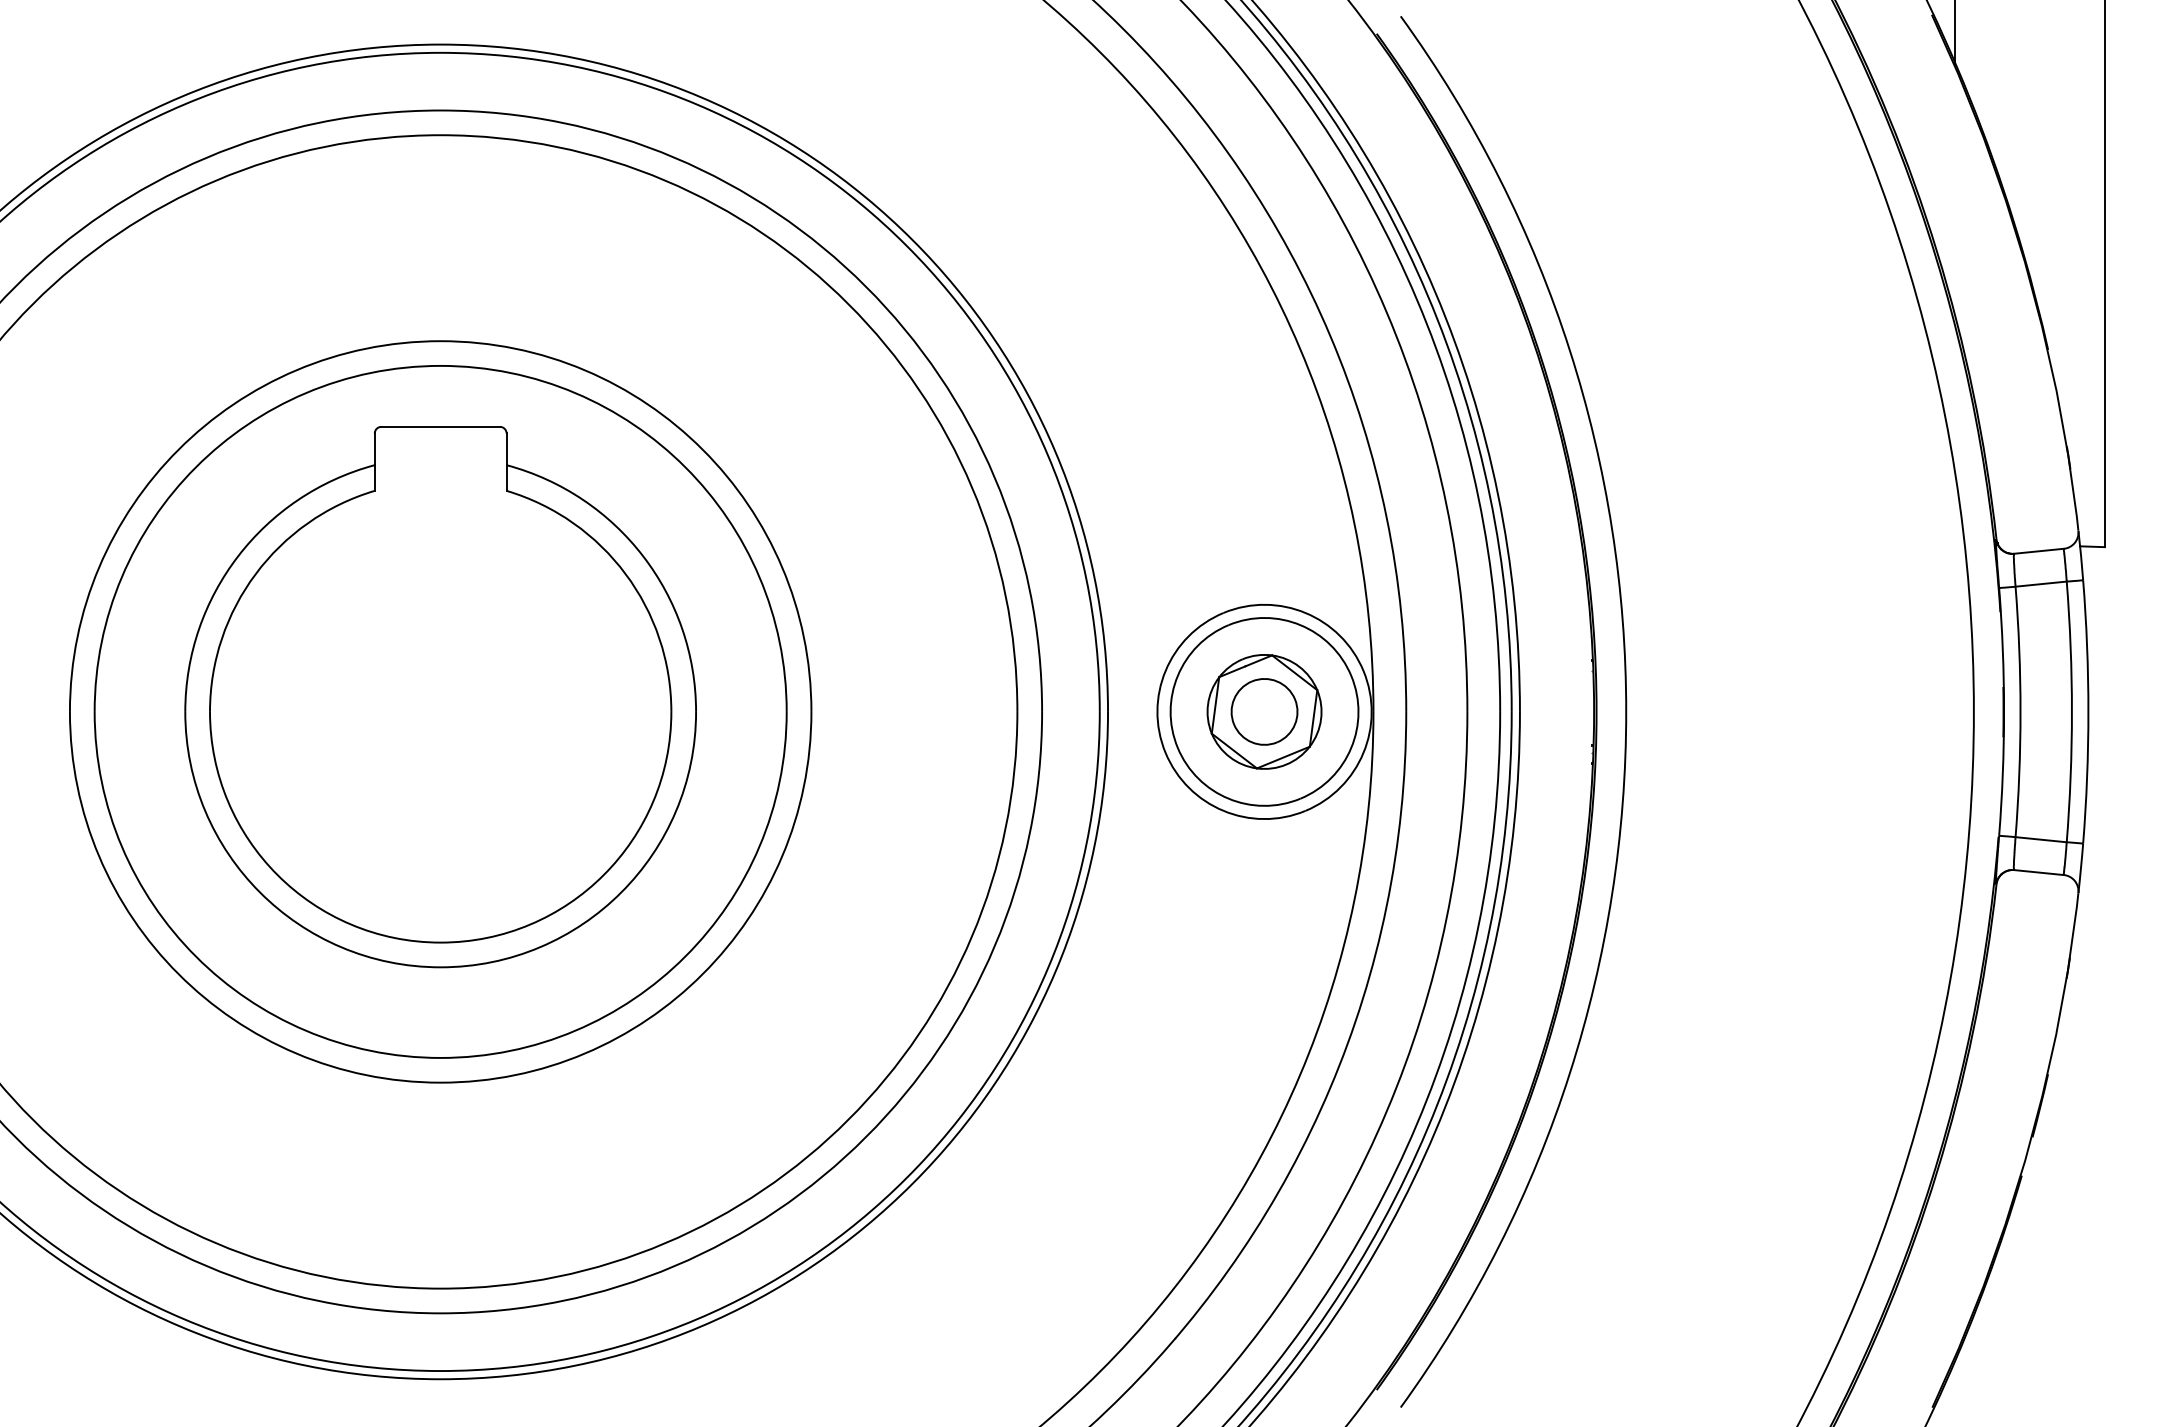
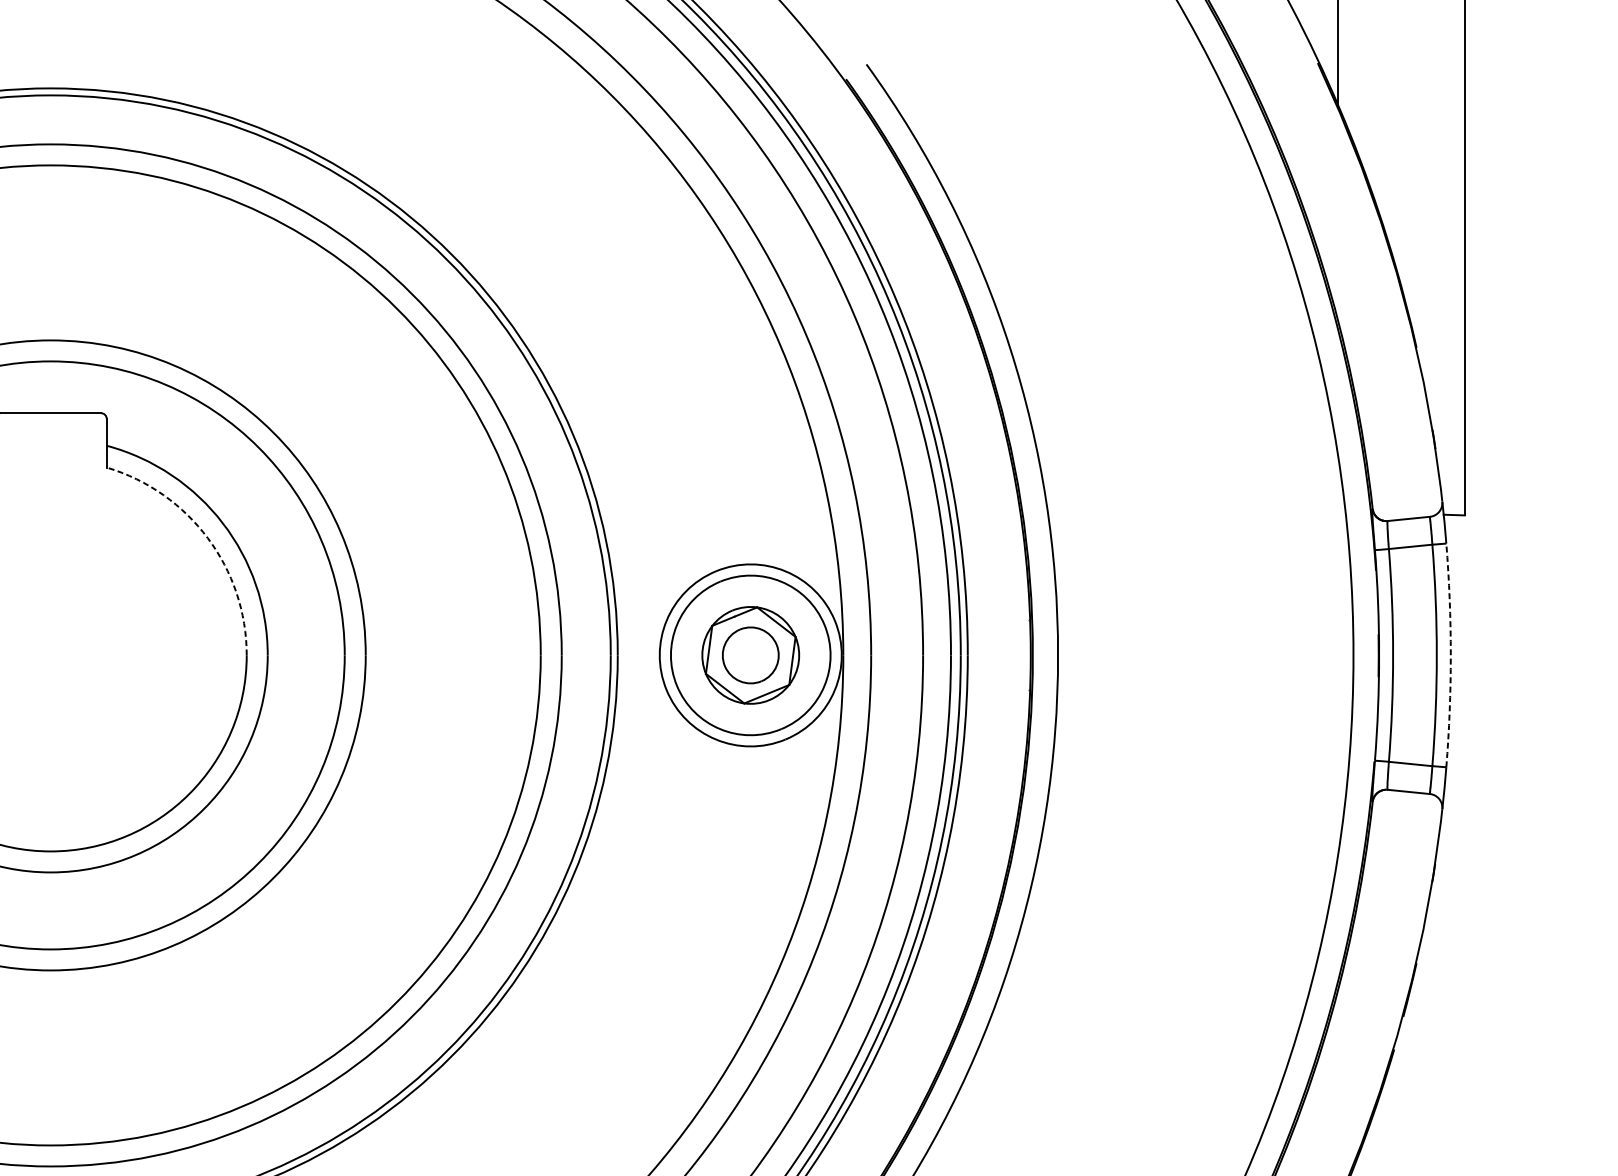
arc: (625, 574) -> (207, 538), solid -> dashed
arc: (2088, 711) -> (1450, 655), solid -> dashed

